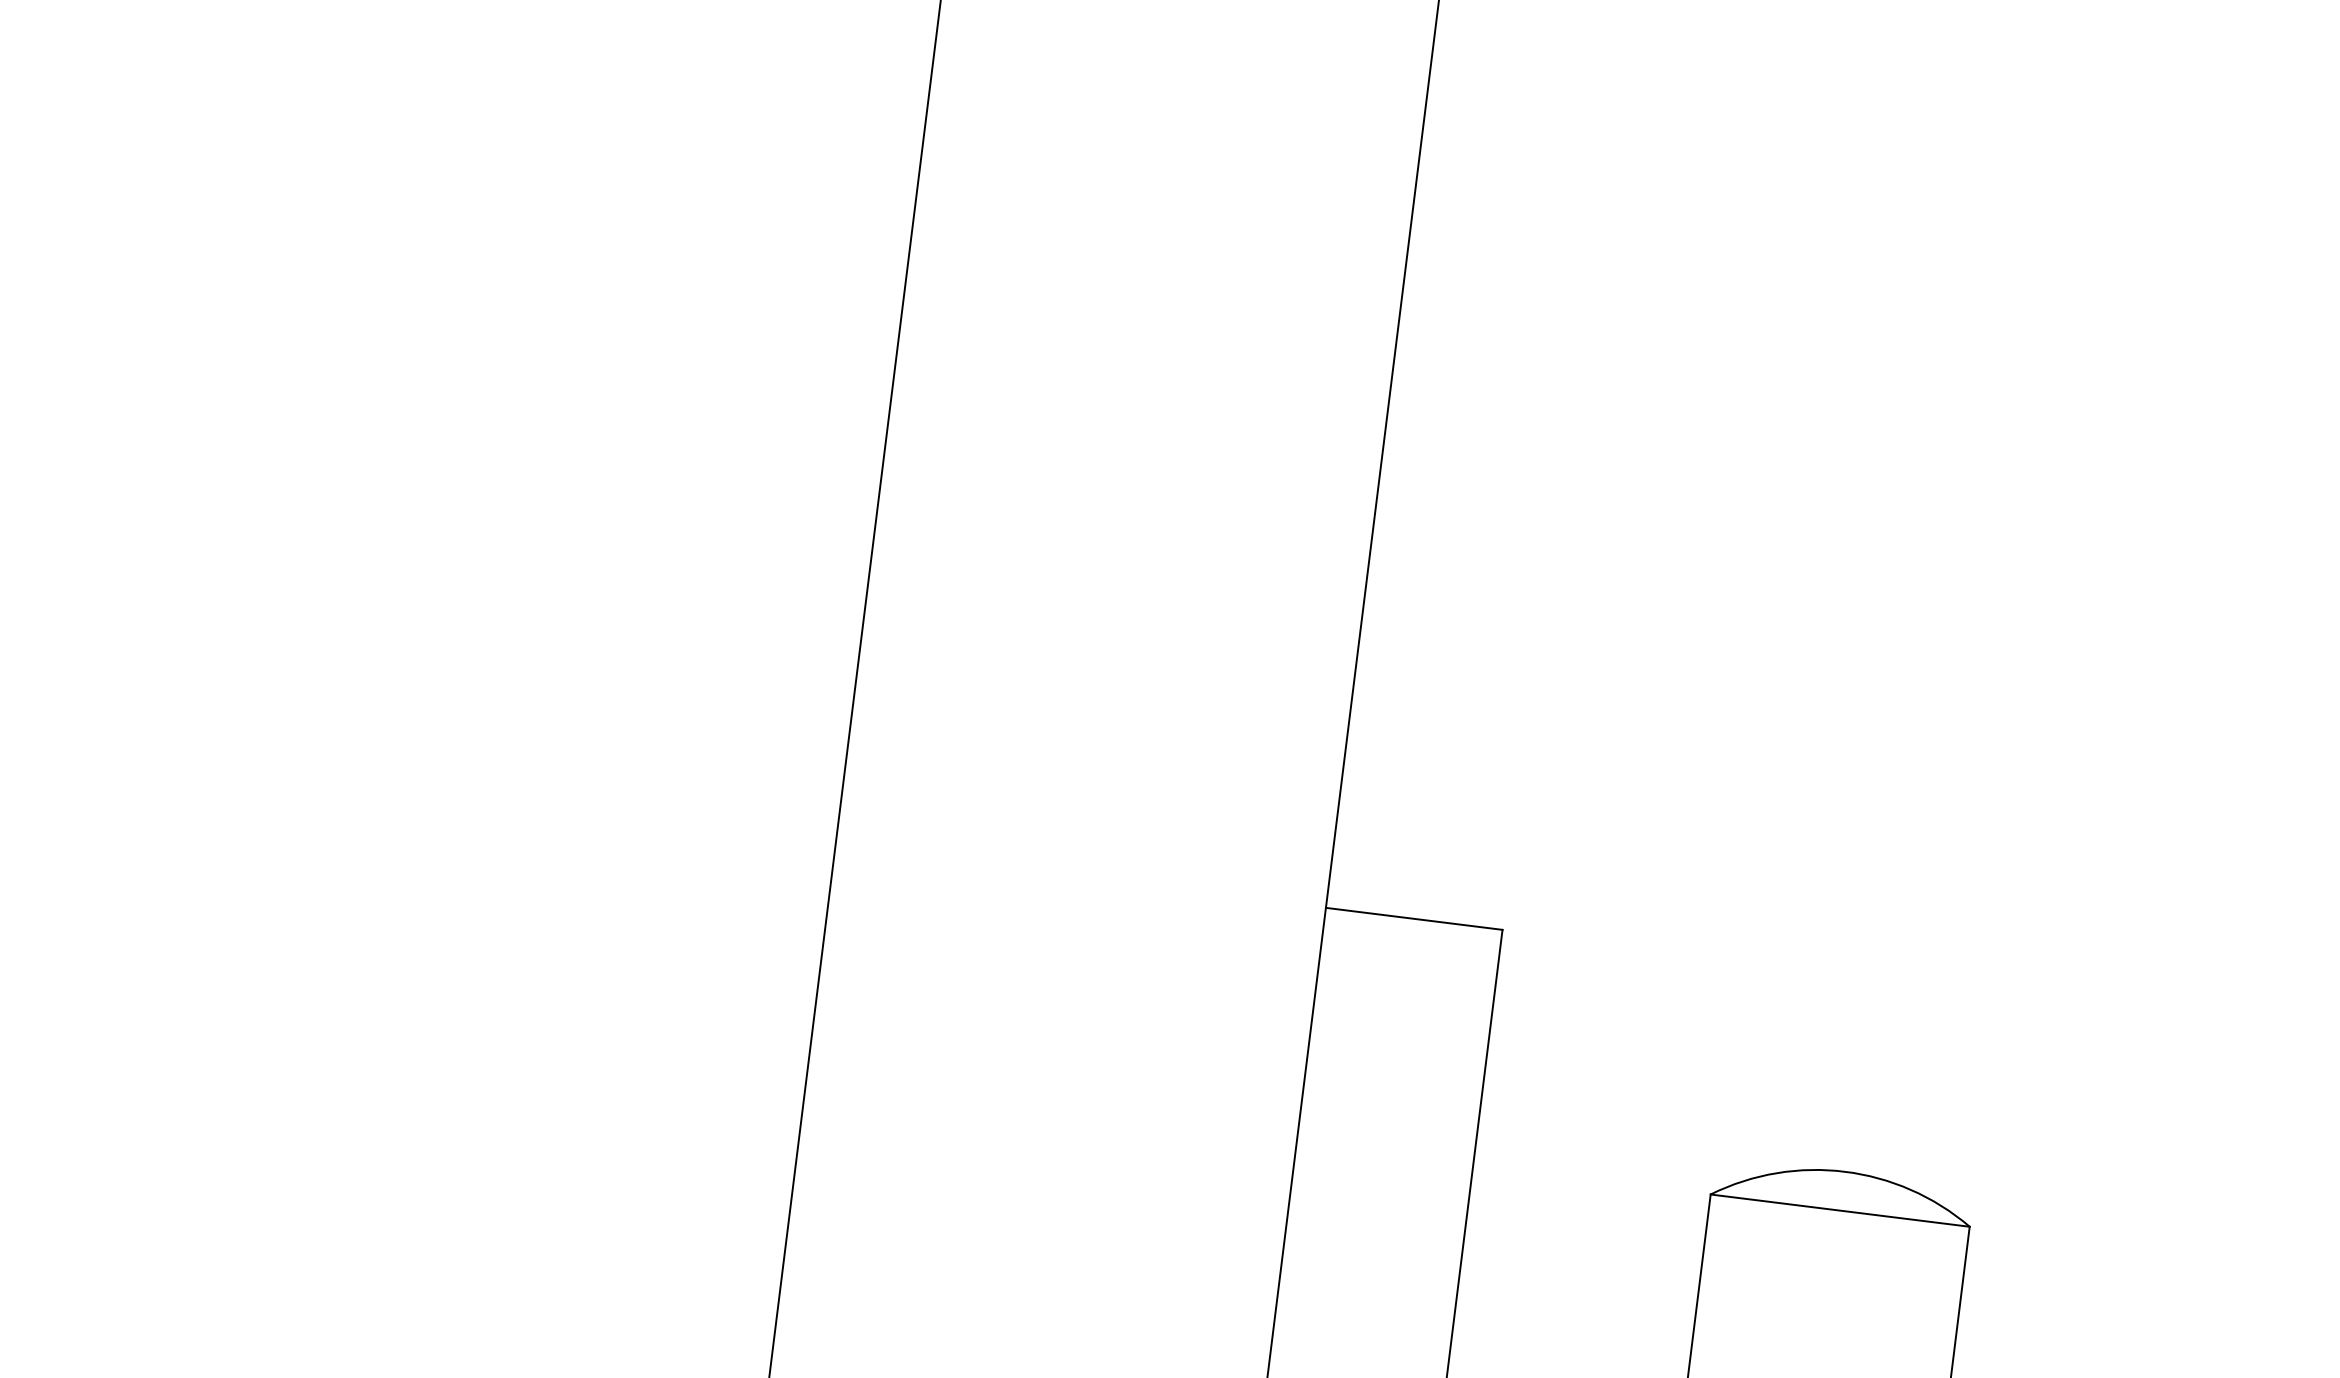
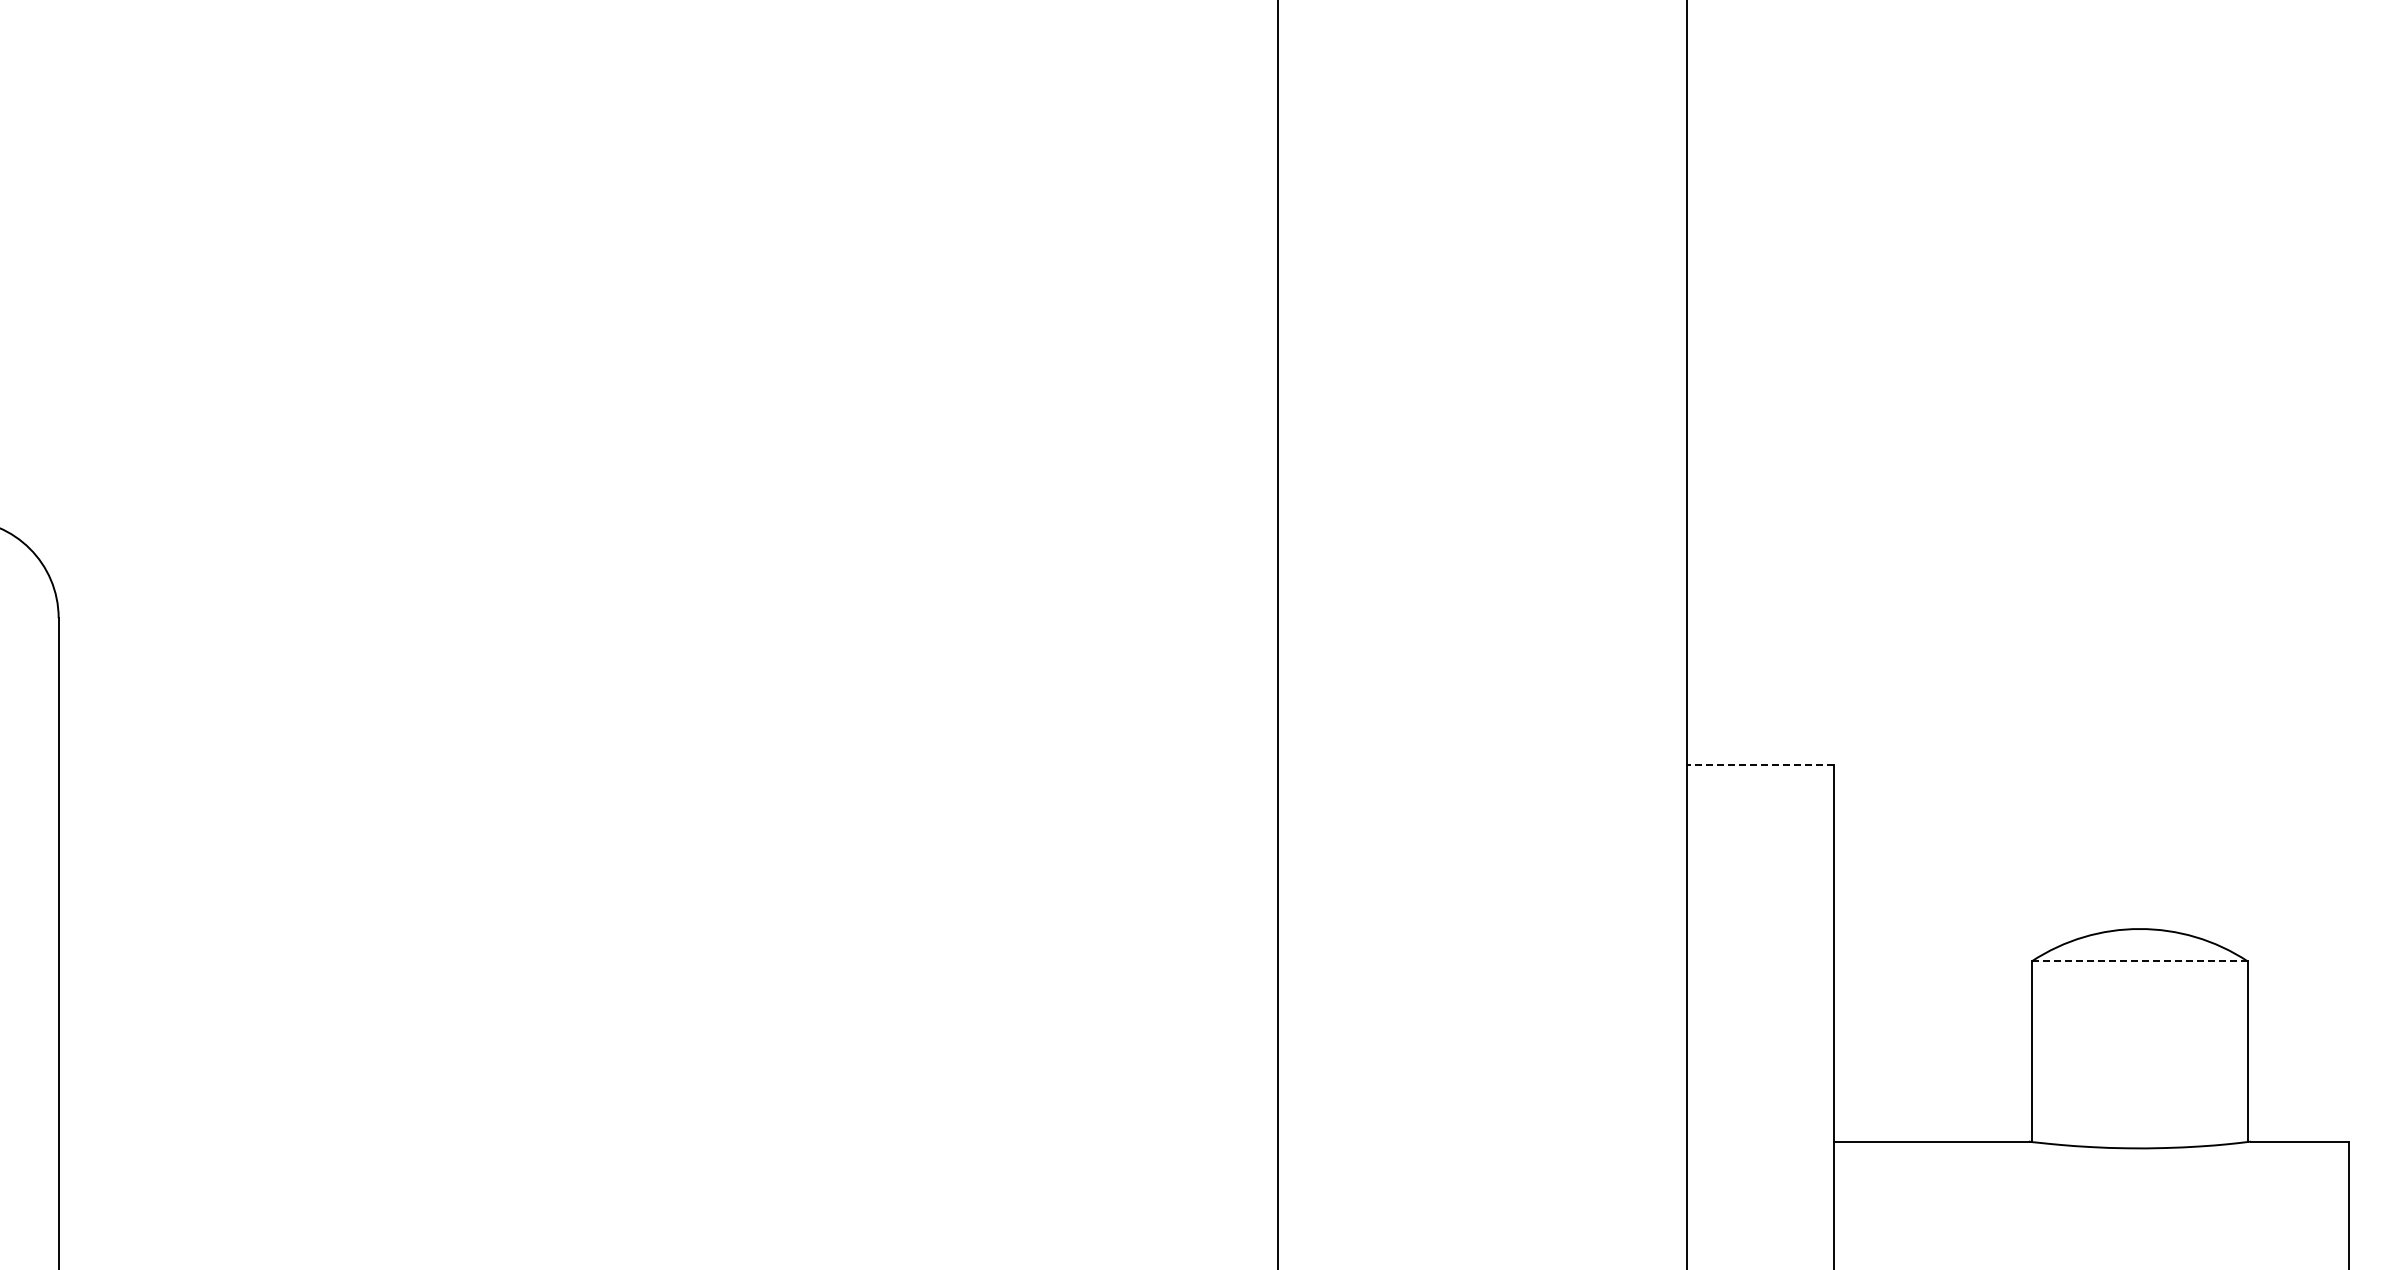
line: (1414, 919) -> (1760, 765), solid -> dashed
line: (1839, 1210) -> (2139, 961), solid -> dashed

